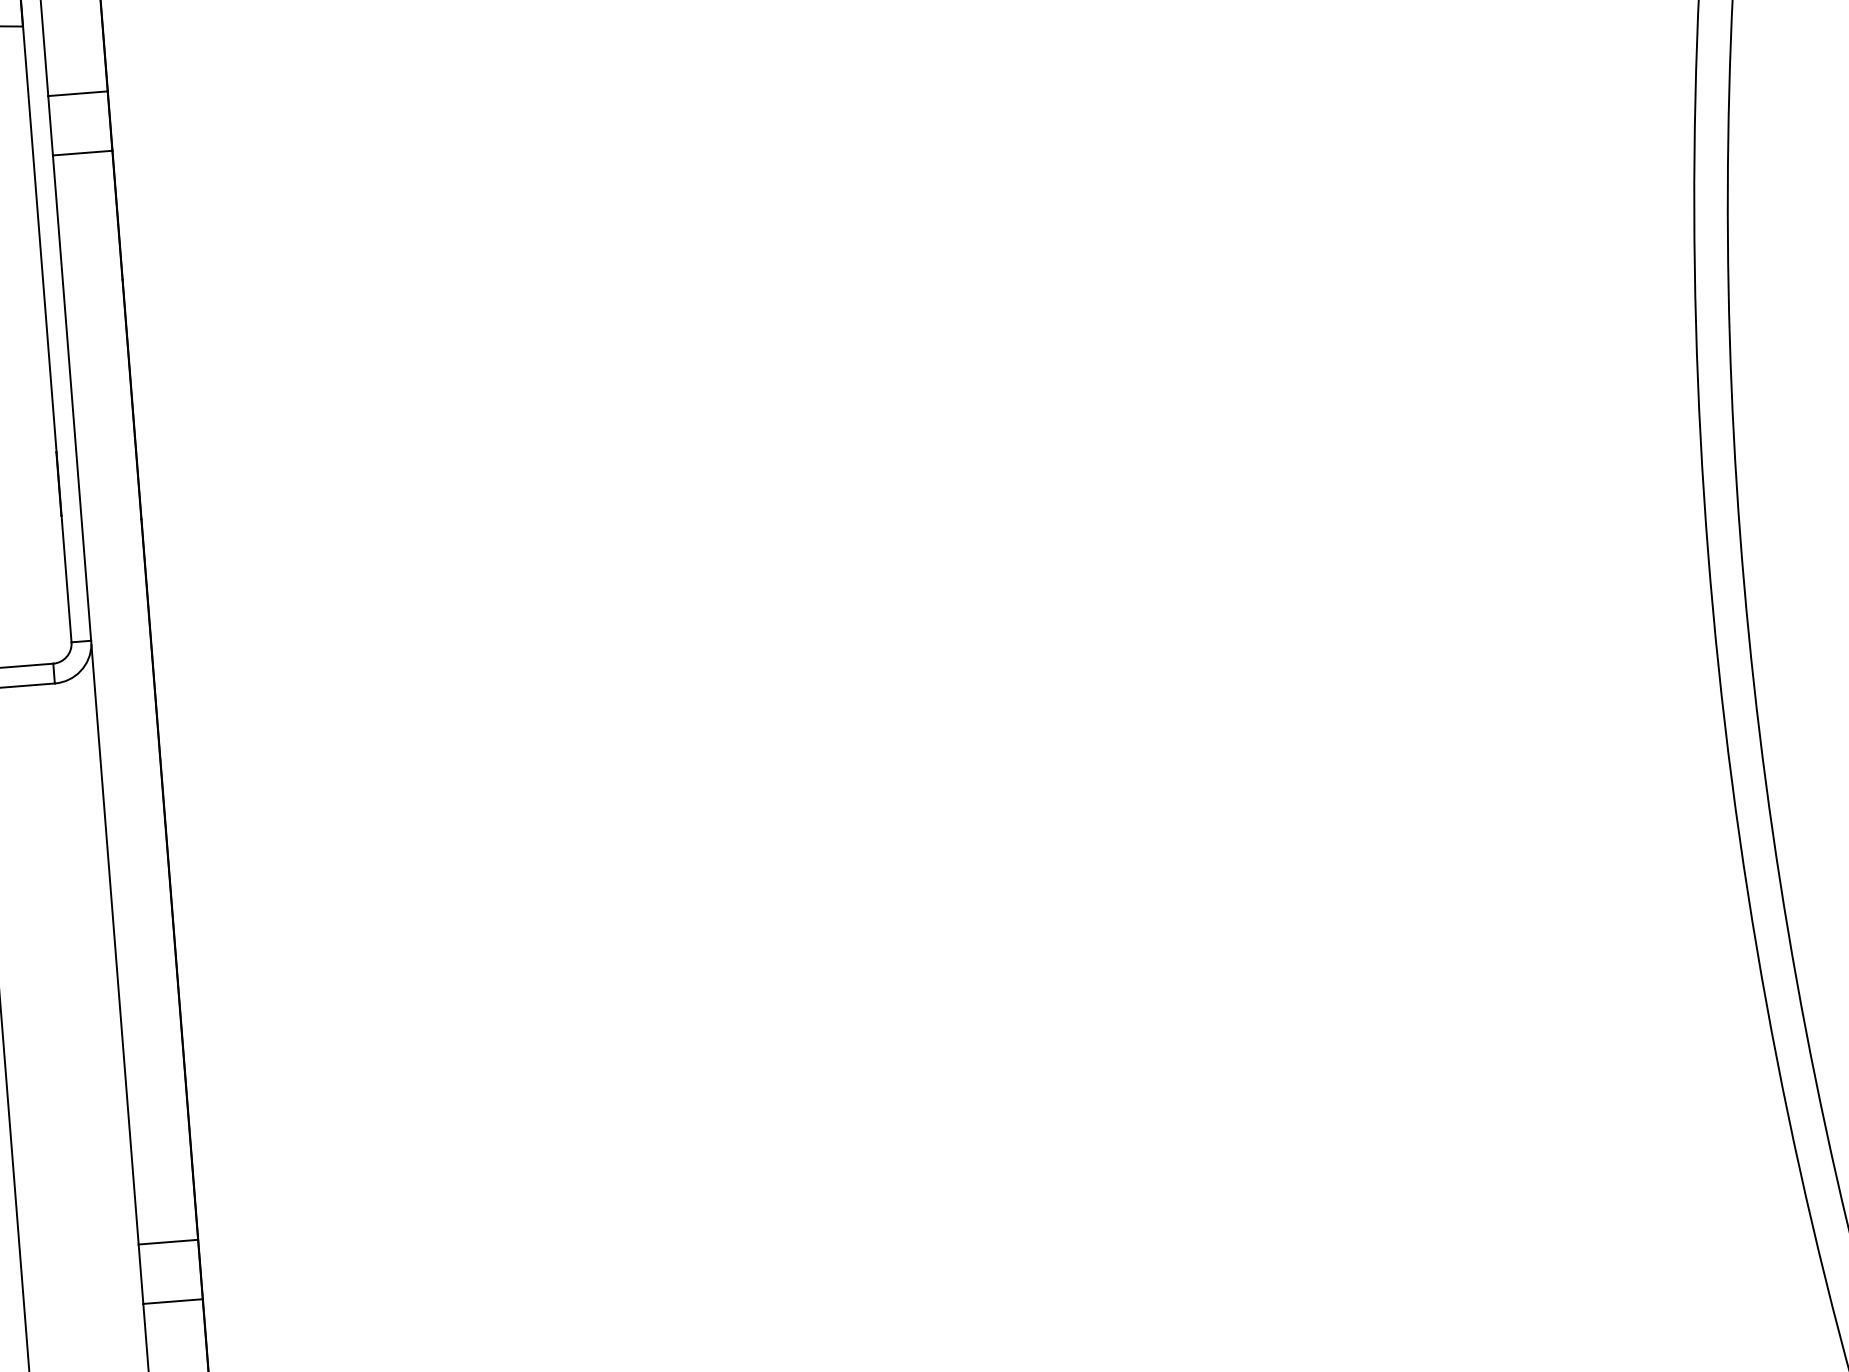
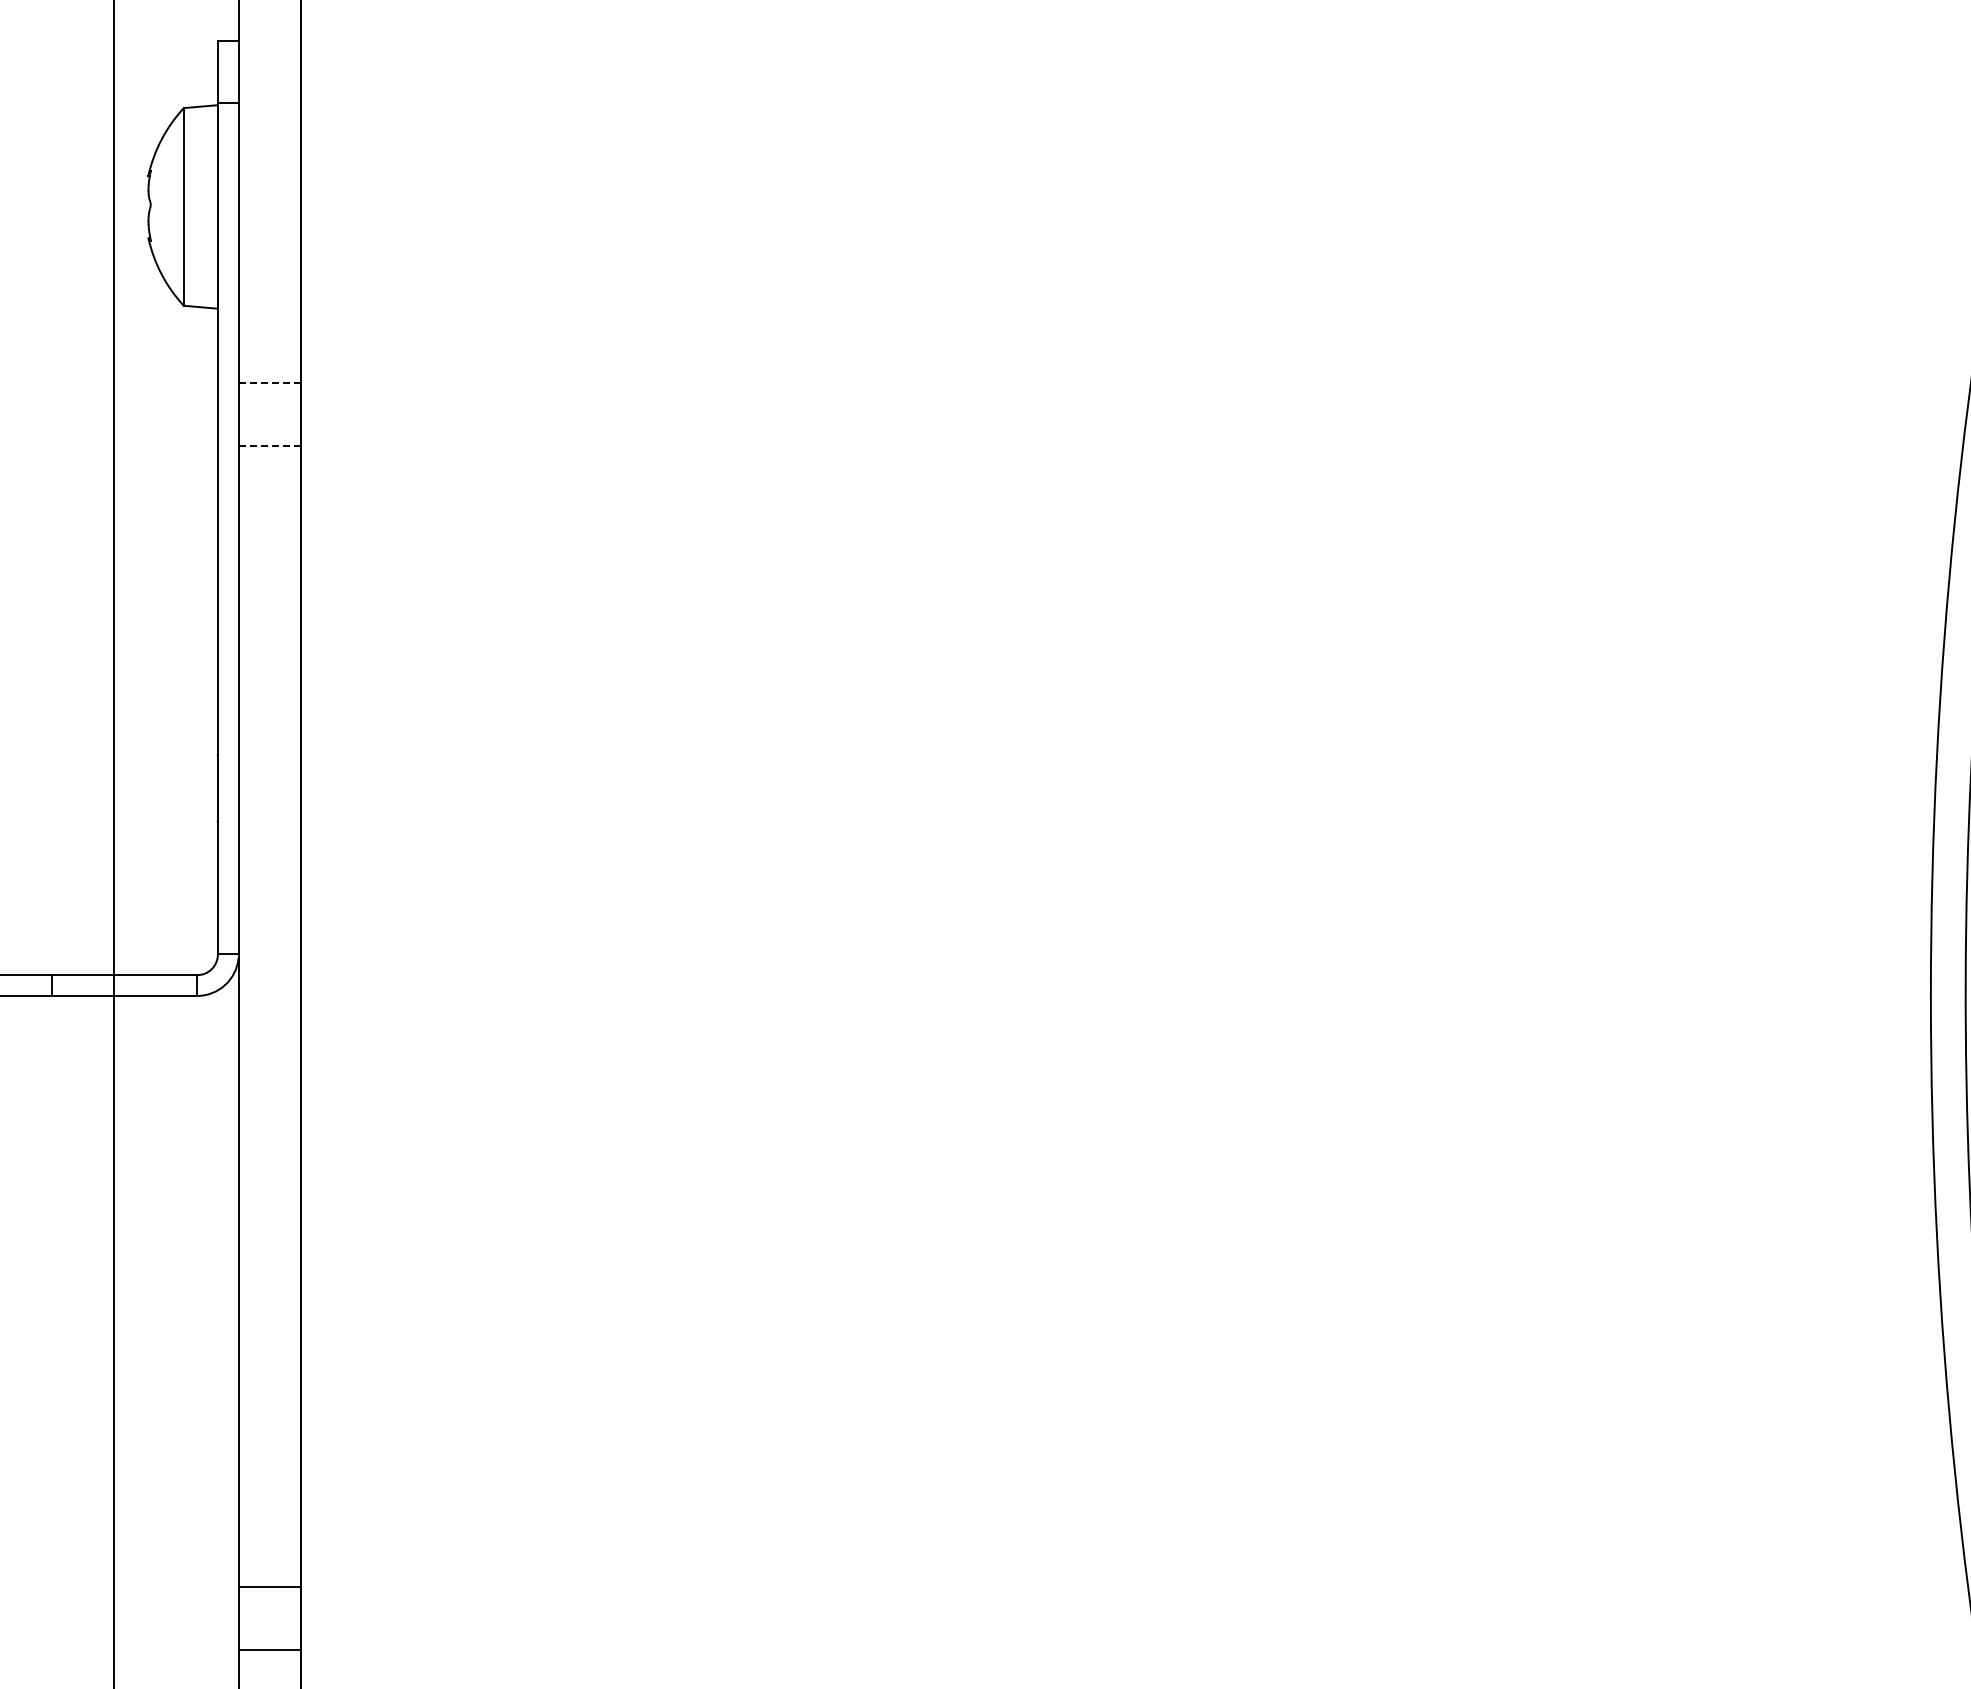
line: (78, 93) -> (270, 383), solid -> dashed
line: (82, 153) -> (269, 445), solid -> dashed

